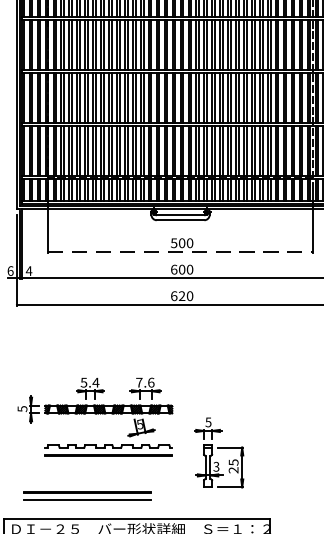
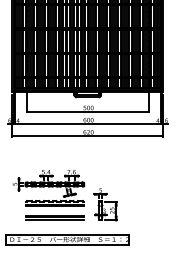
line: (179, 250) -> (87, 111), dashed -> solid
part: (86, 494) -> (54, 217), moved

